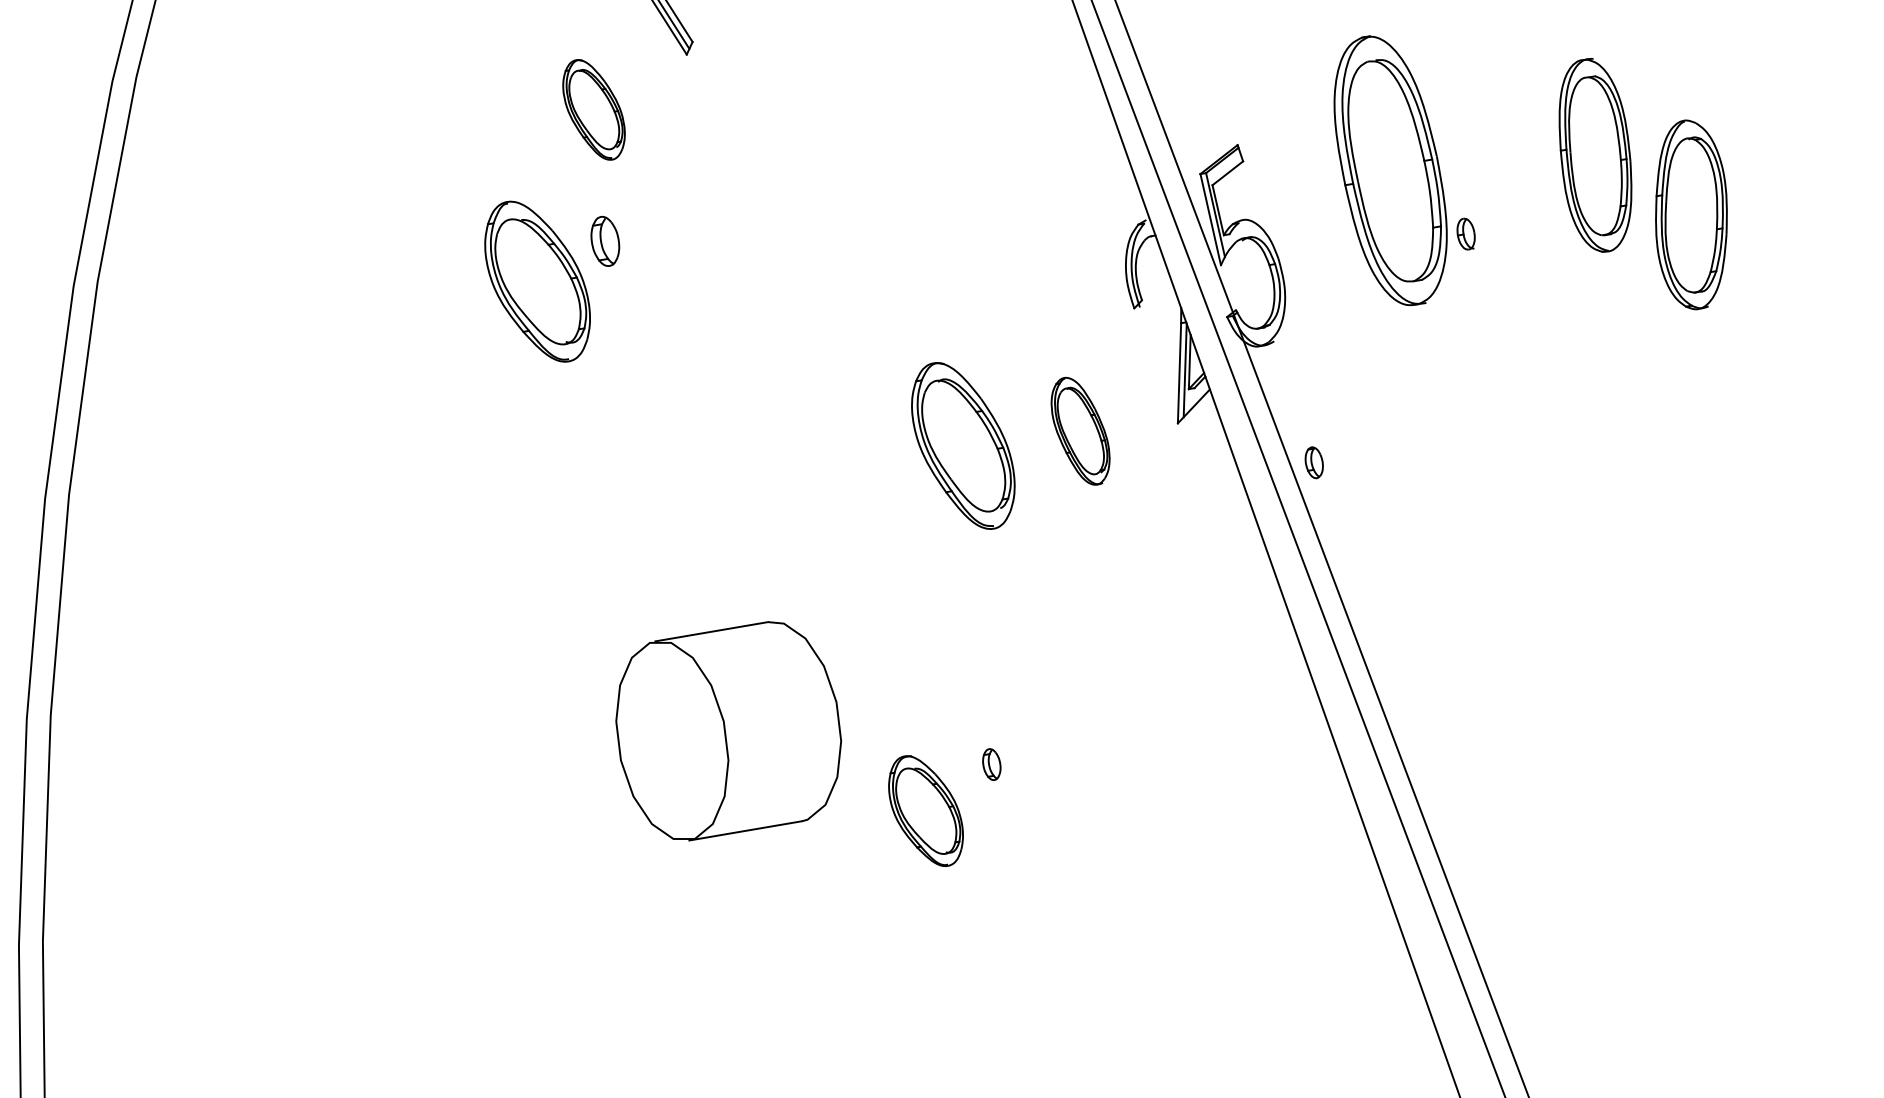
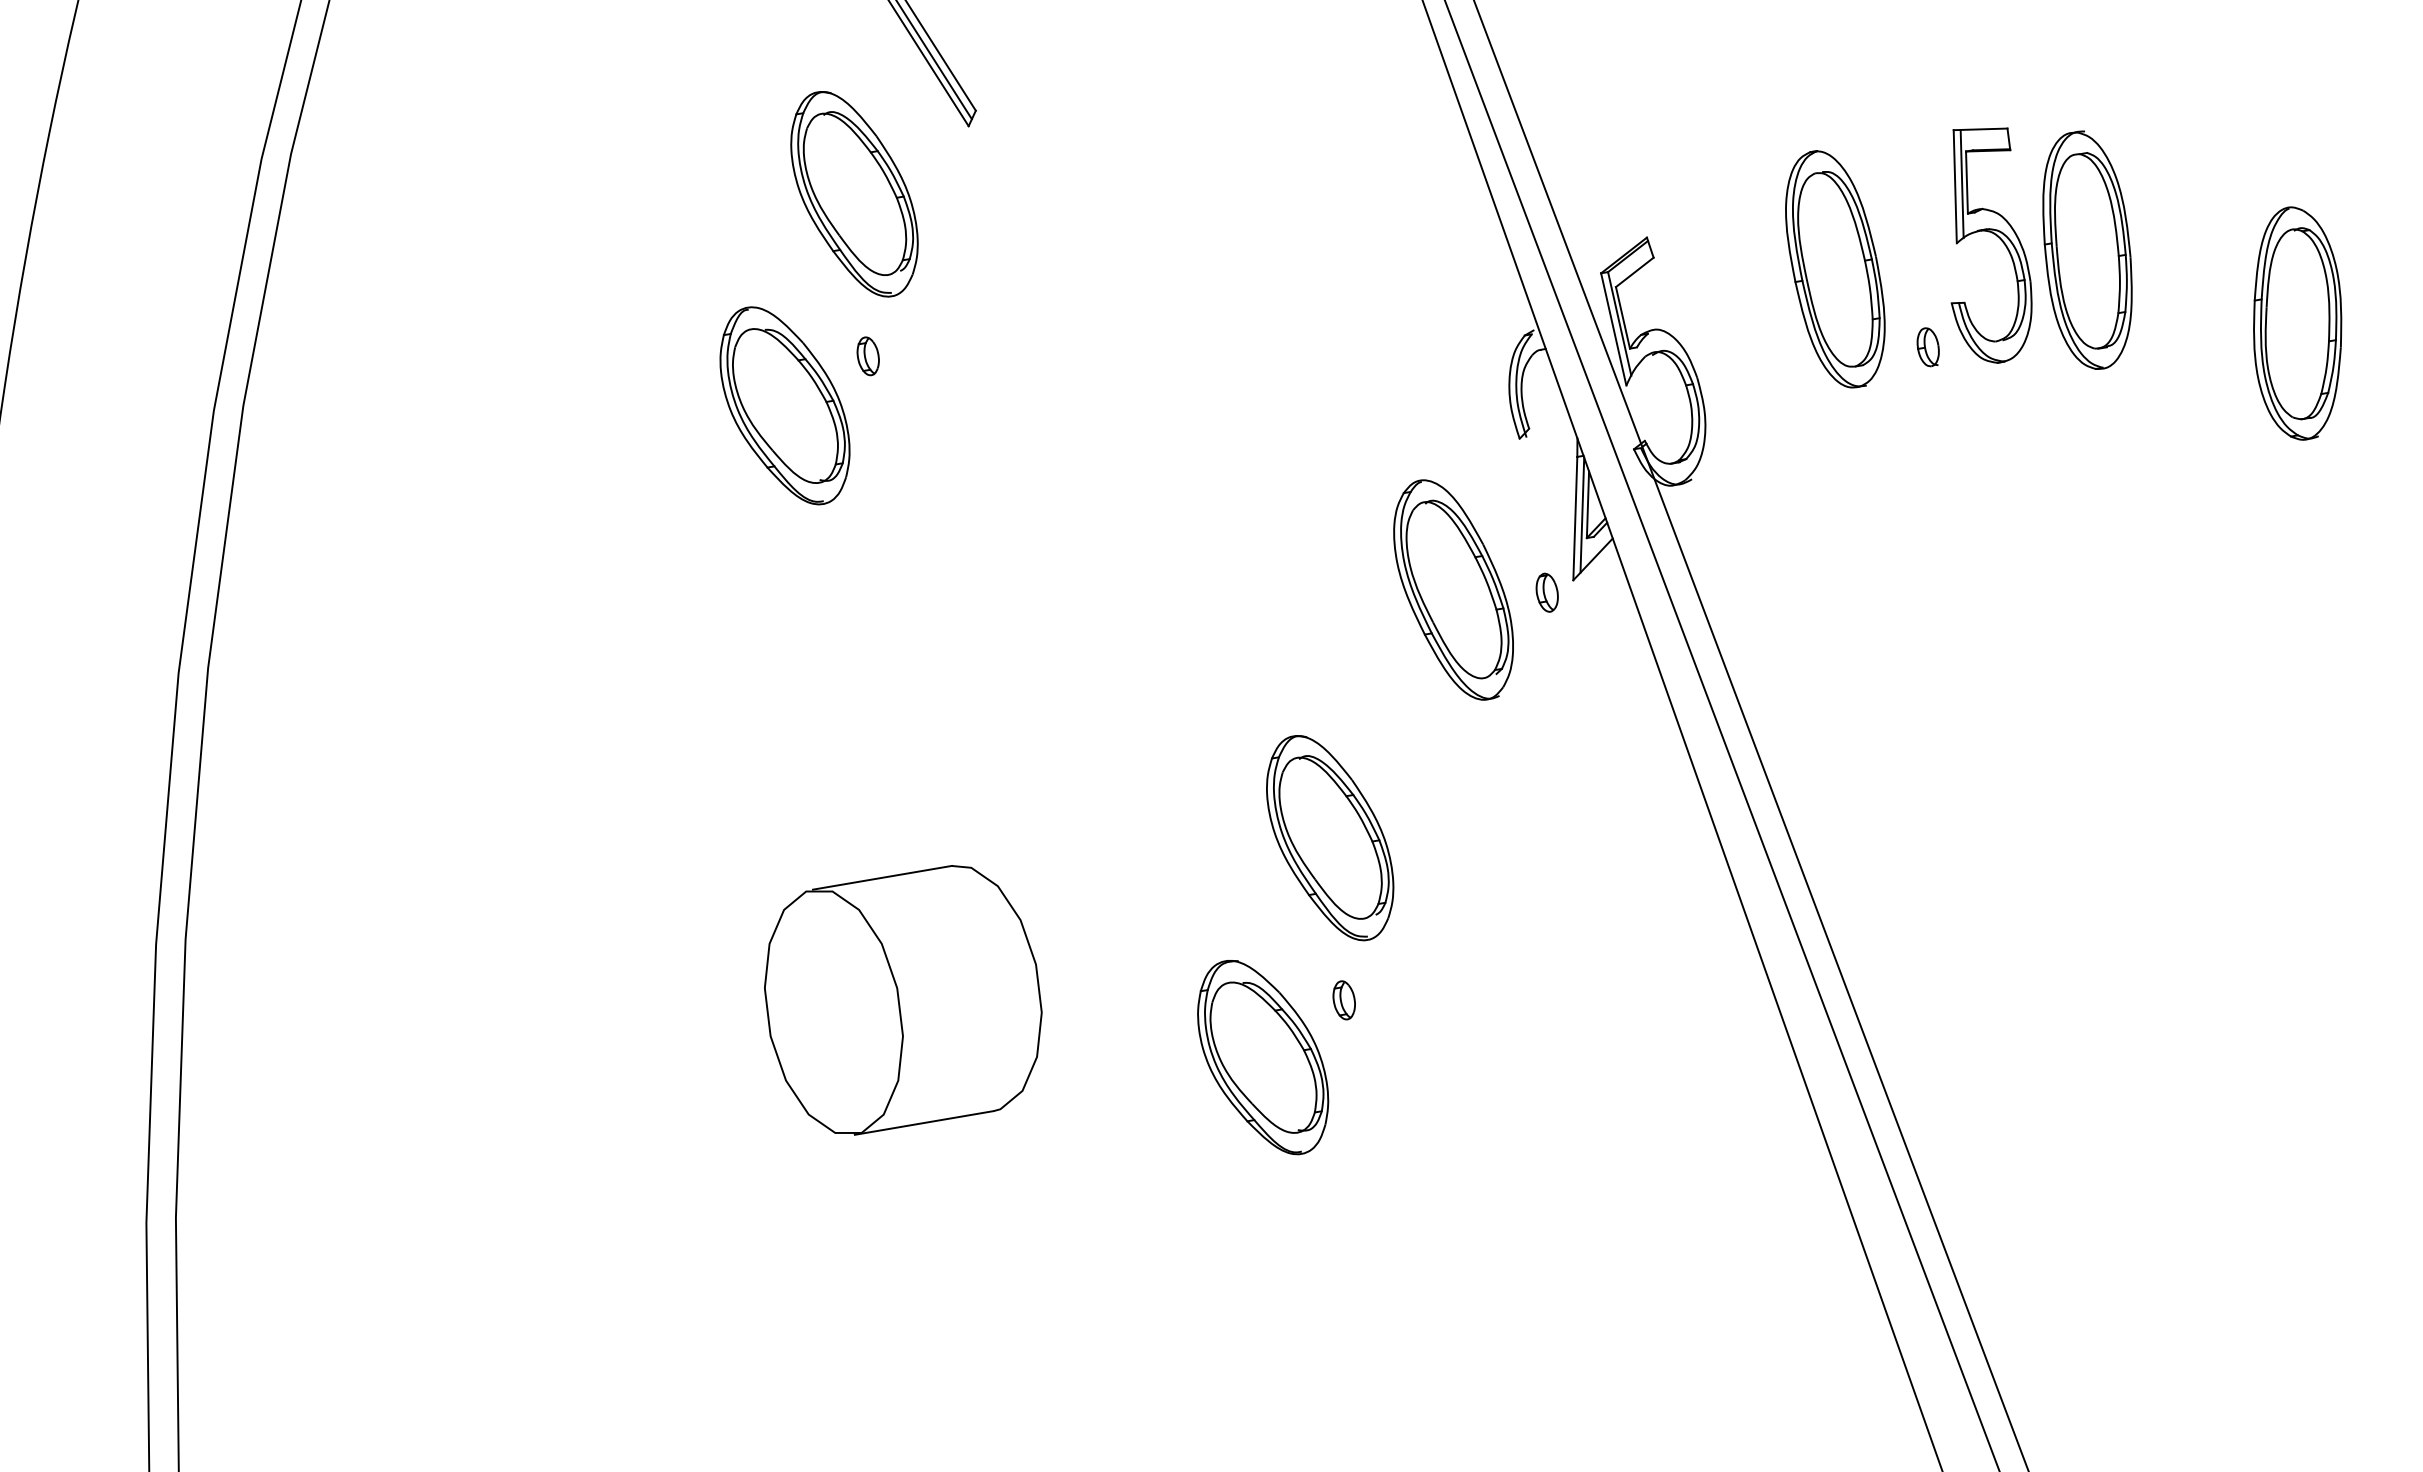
part: (594, 110) -> (854, 194), size x1.67
part: (1522, 144) -> (1997, 237), added
part: (1390, 170) -> (1835, 269), size x0.71
part: (1691, 214) -> (2297, 323), moved
part: (604, 241) -> (867, 356), size x0.62
part: (1080, 430) -> (1453, 589), size x1.67
part: (963, 446) -> (1330, 838), moved
part: (1313, 462) -> (1546, 592), moved
part: (728, 731) -> (903, 1000), moved
part: (926, 810) -> (1263, 1057), size x1.43

